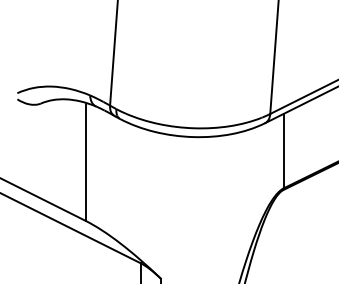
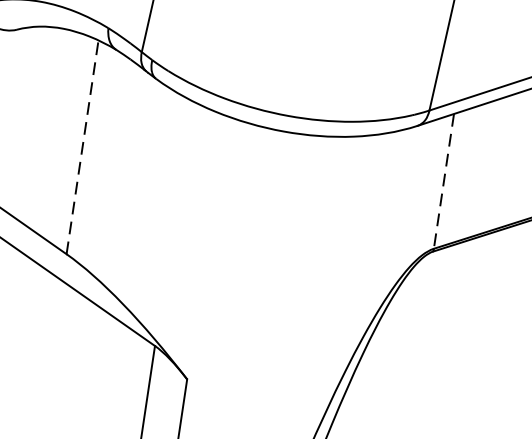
line: (283, 151) -> (443, 182), solid -> dashed
line: (85, 161) -> (82, 146), solid -> dashed

